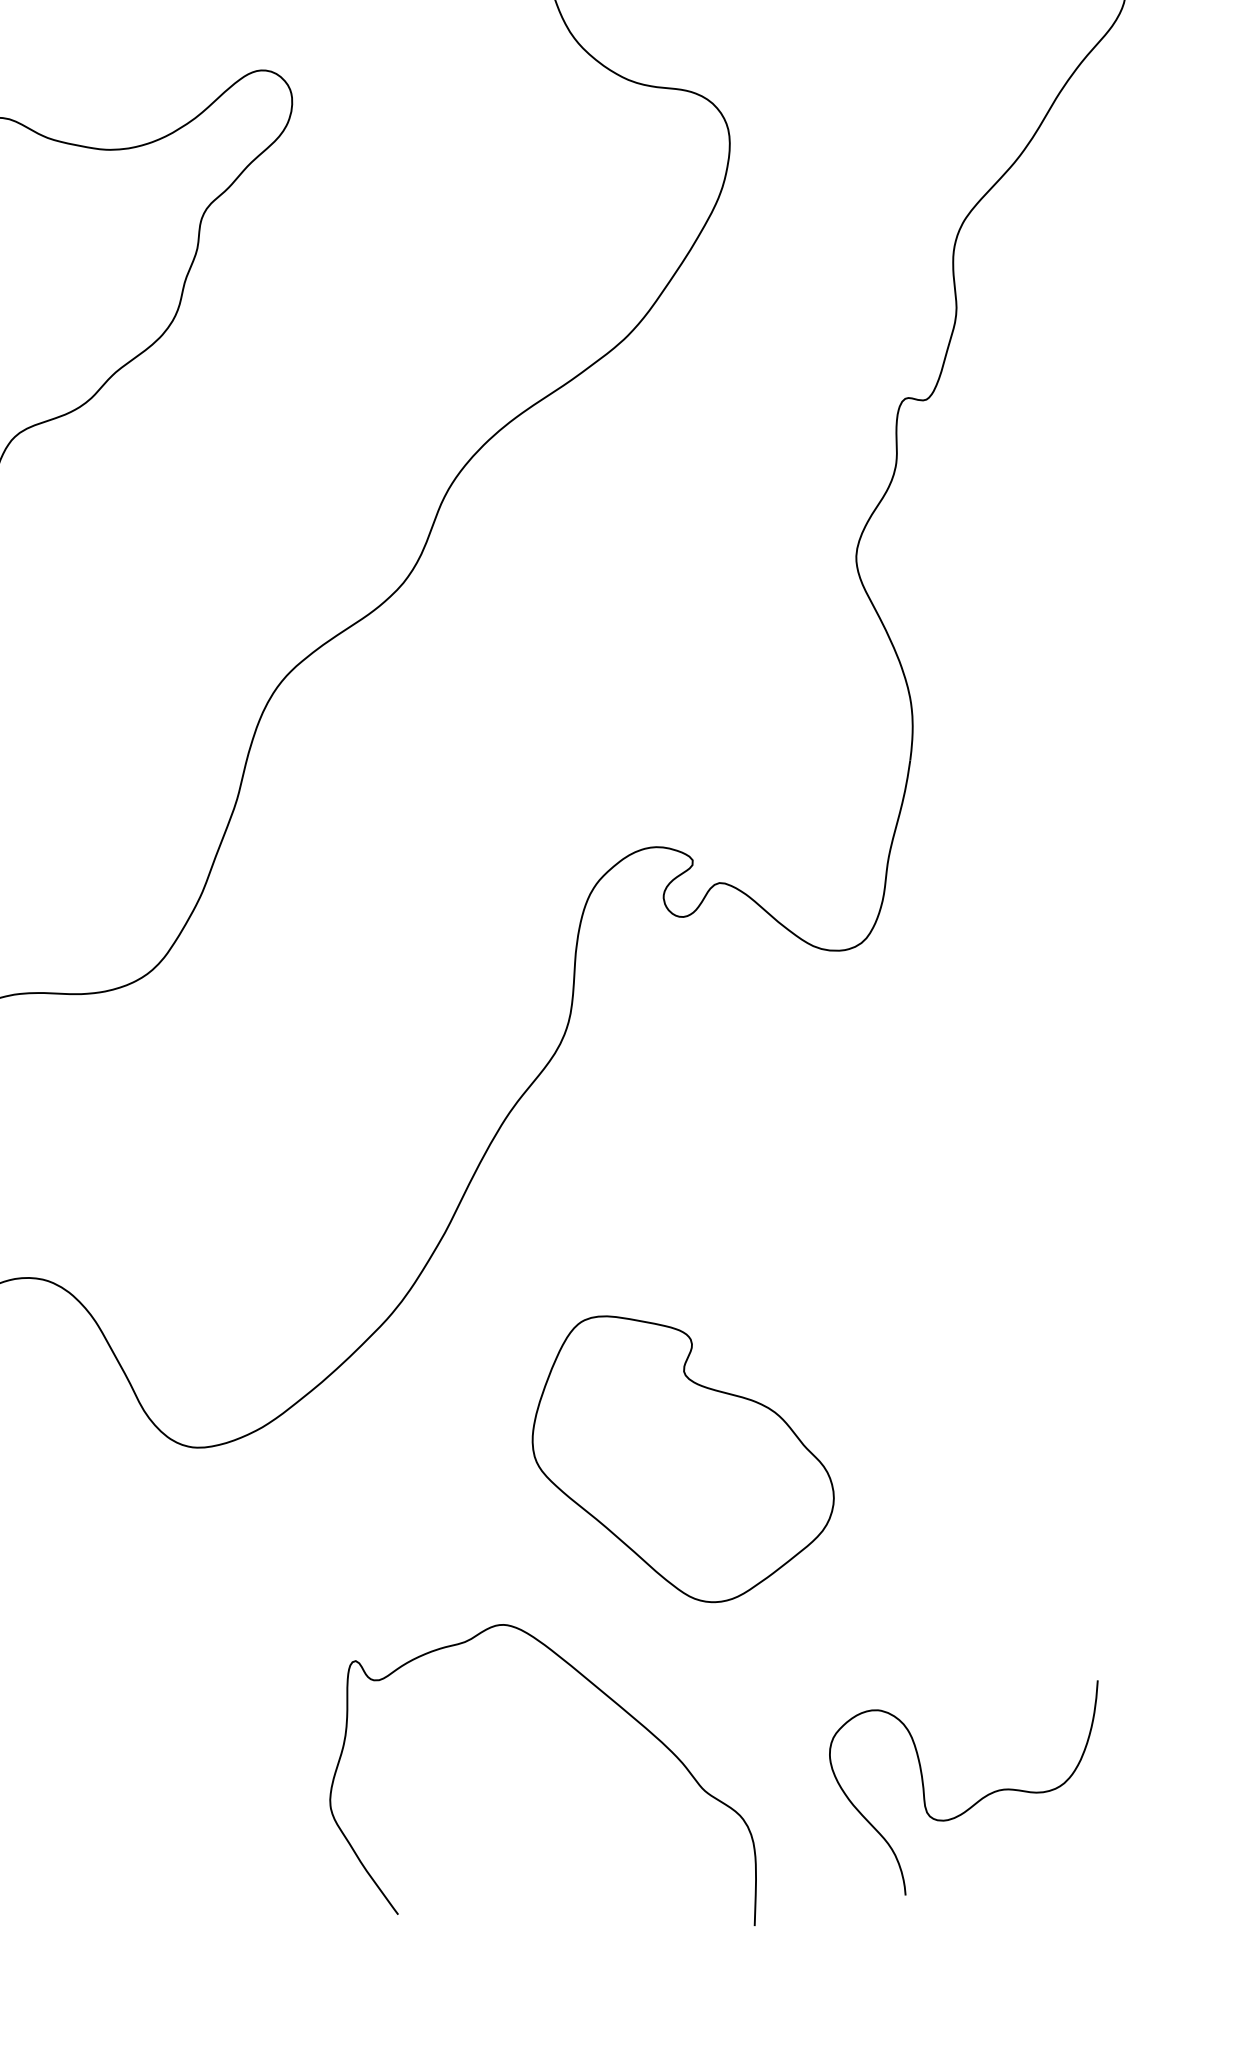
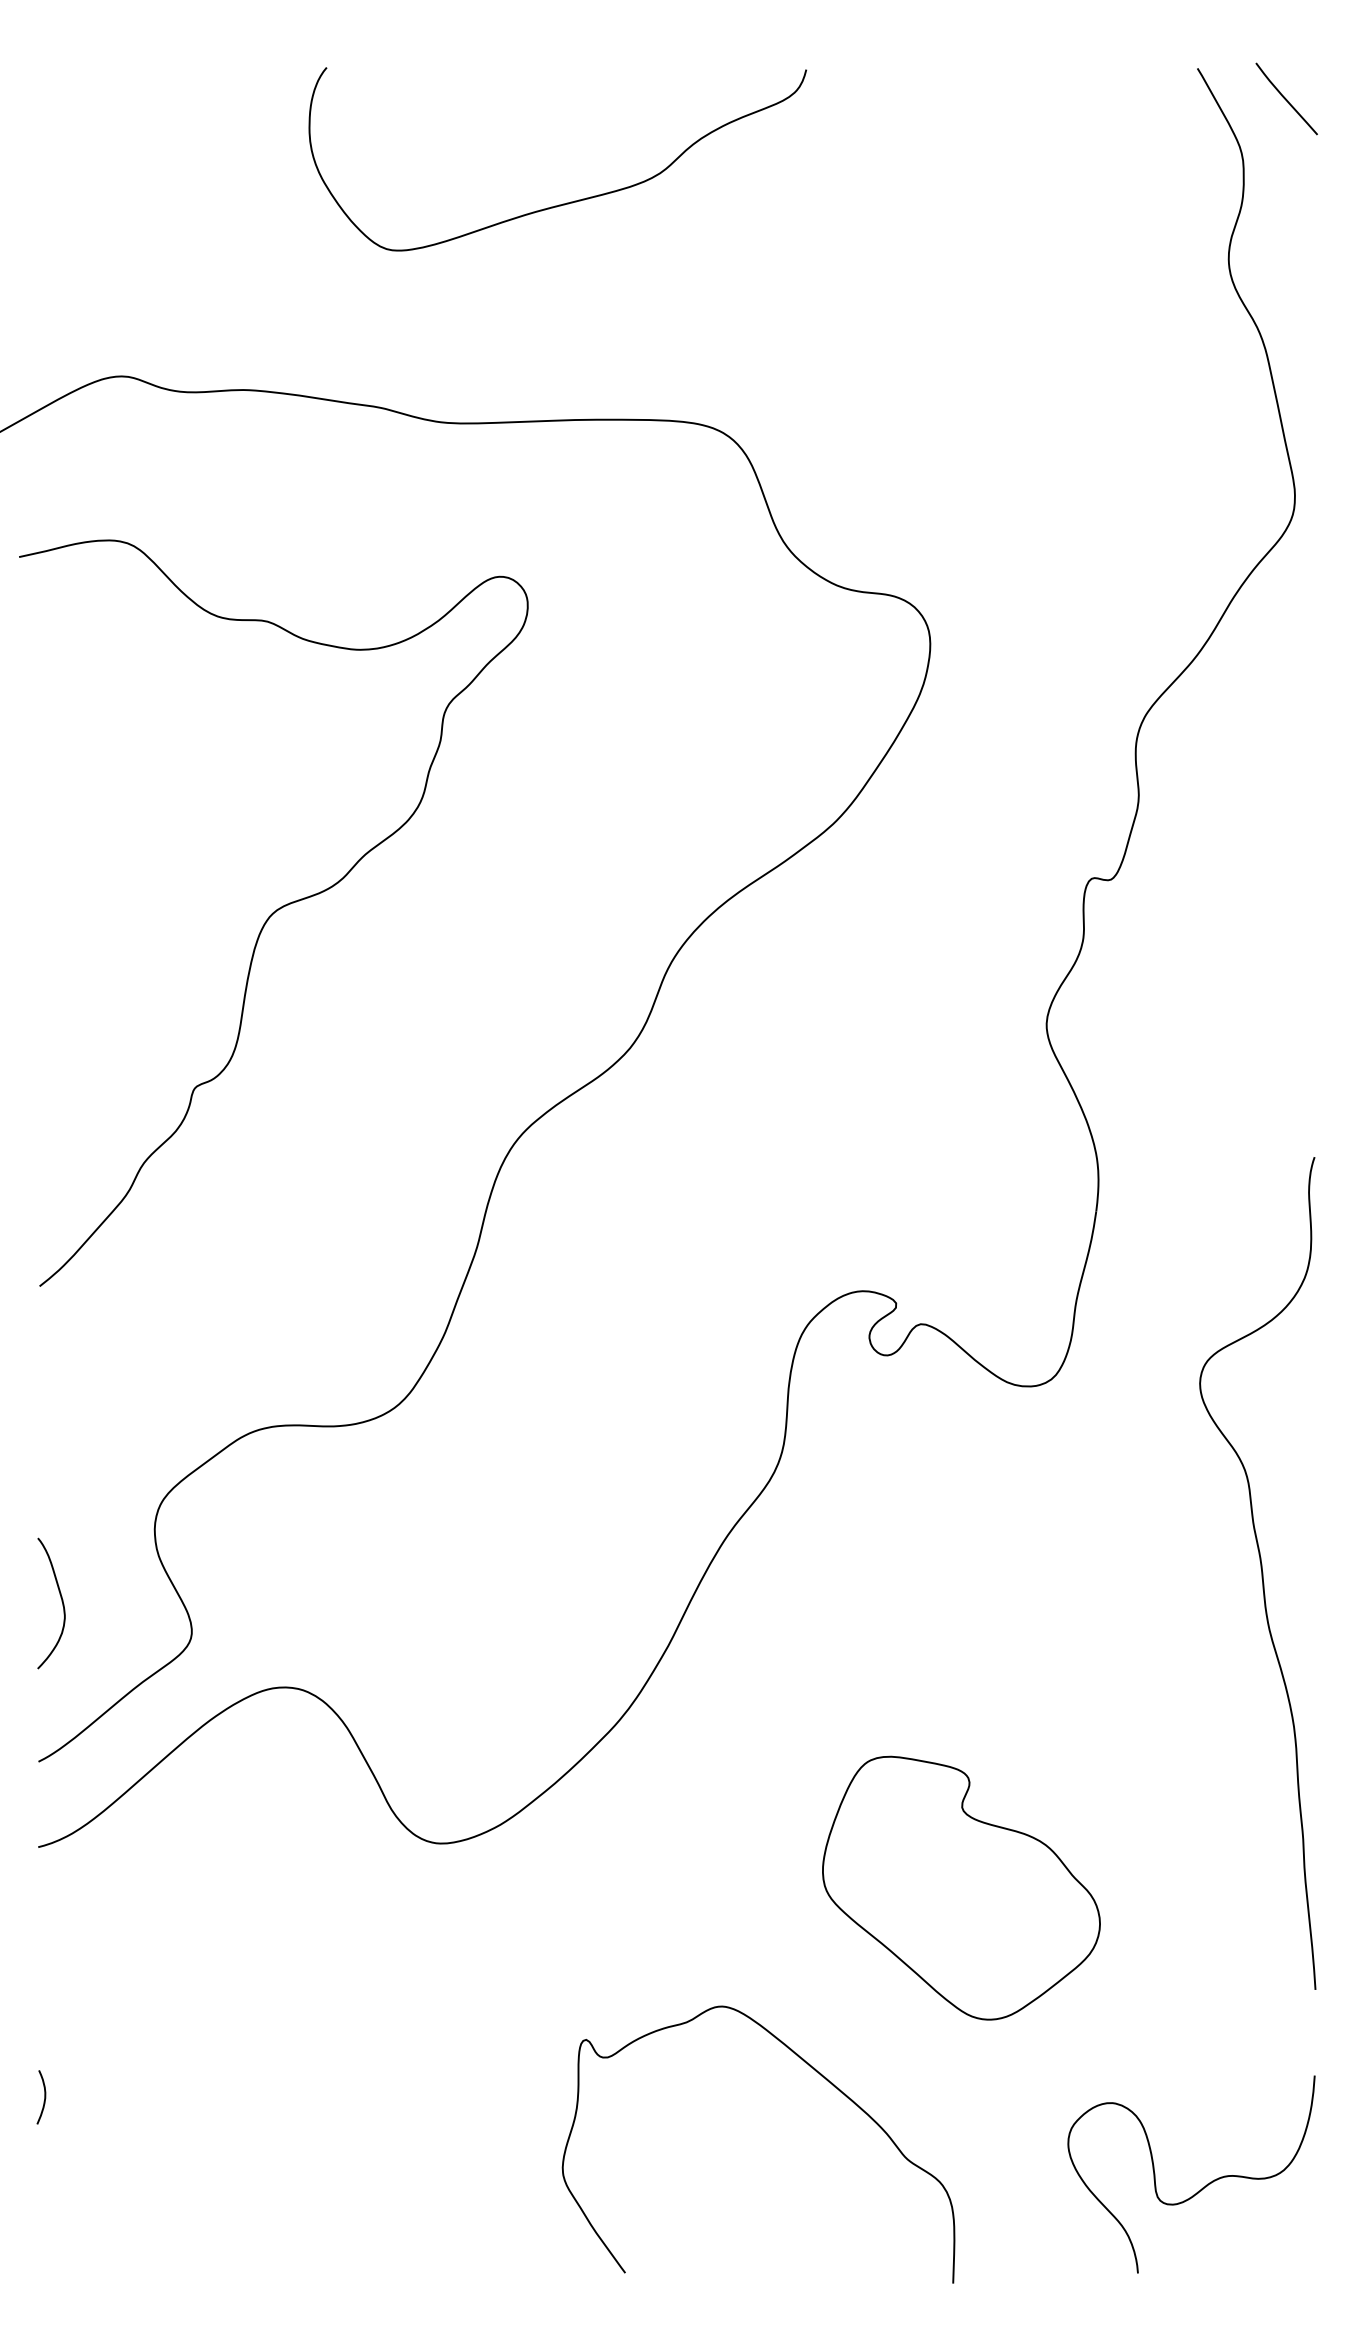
curve: (1089, 1154) -> (1261, 1573), added
part: (683, 1458) -> (961, 1887), moved
curve: (975, 1802) -> (1202, 2187), moved

